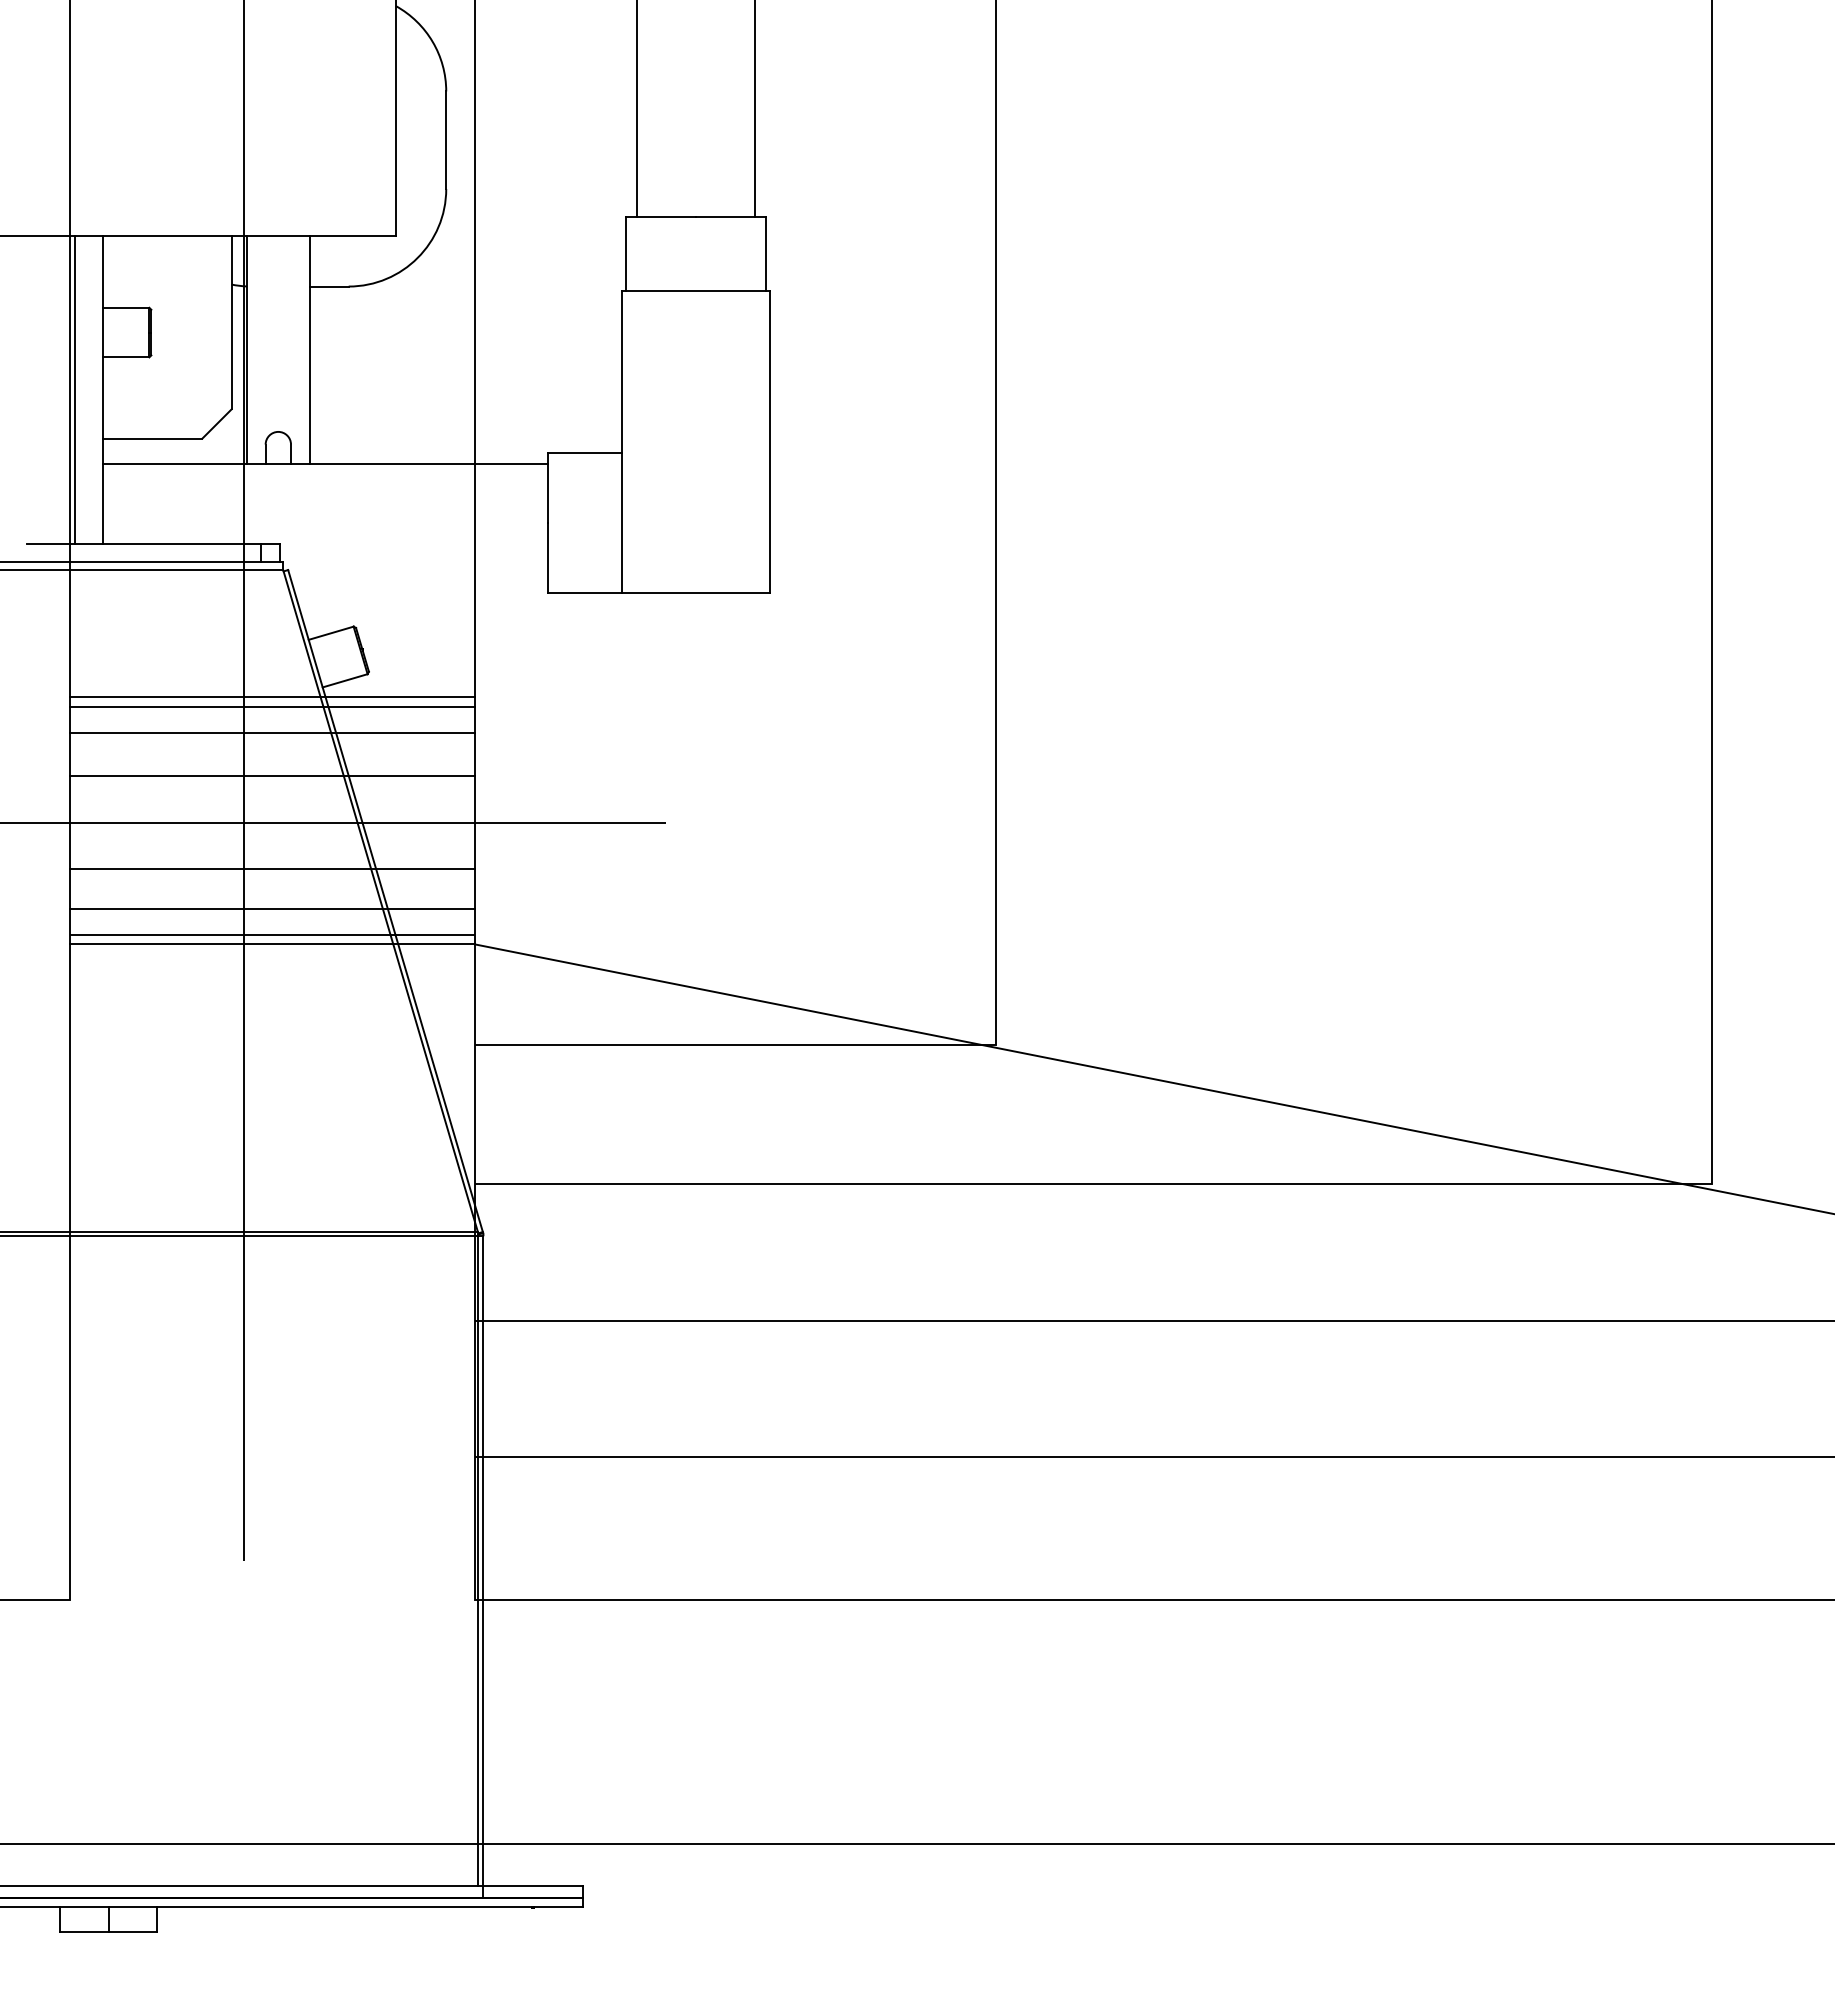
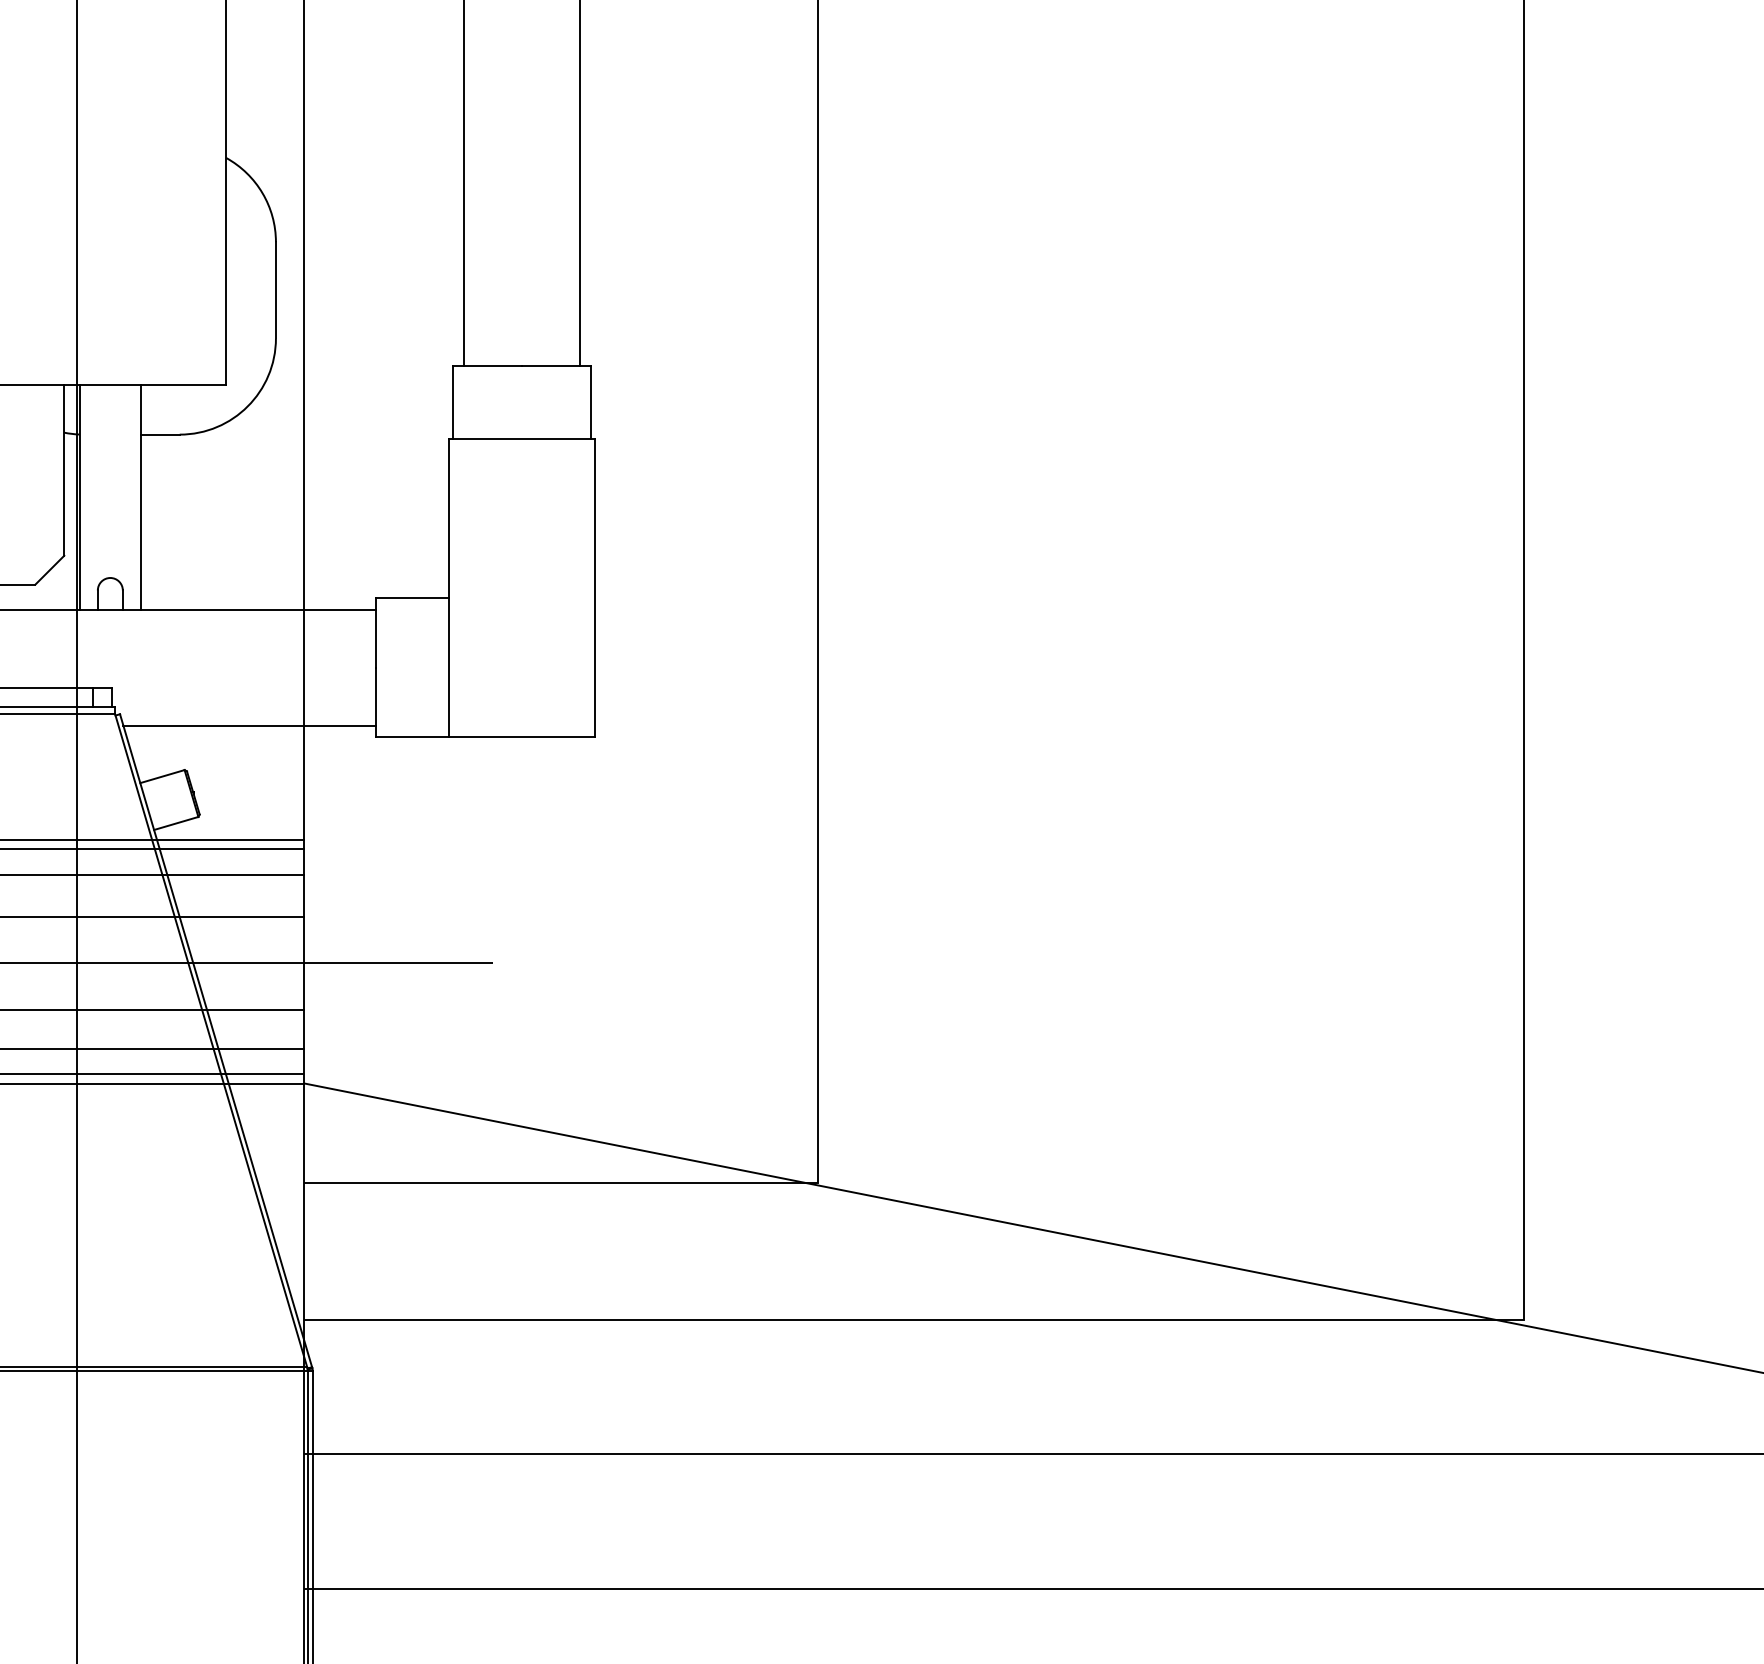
line: (419, 581) -> (249, 725), added

